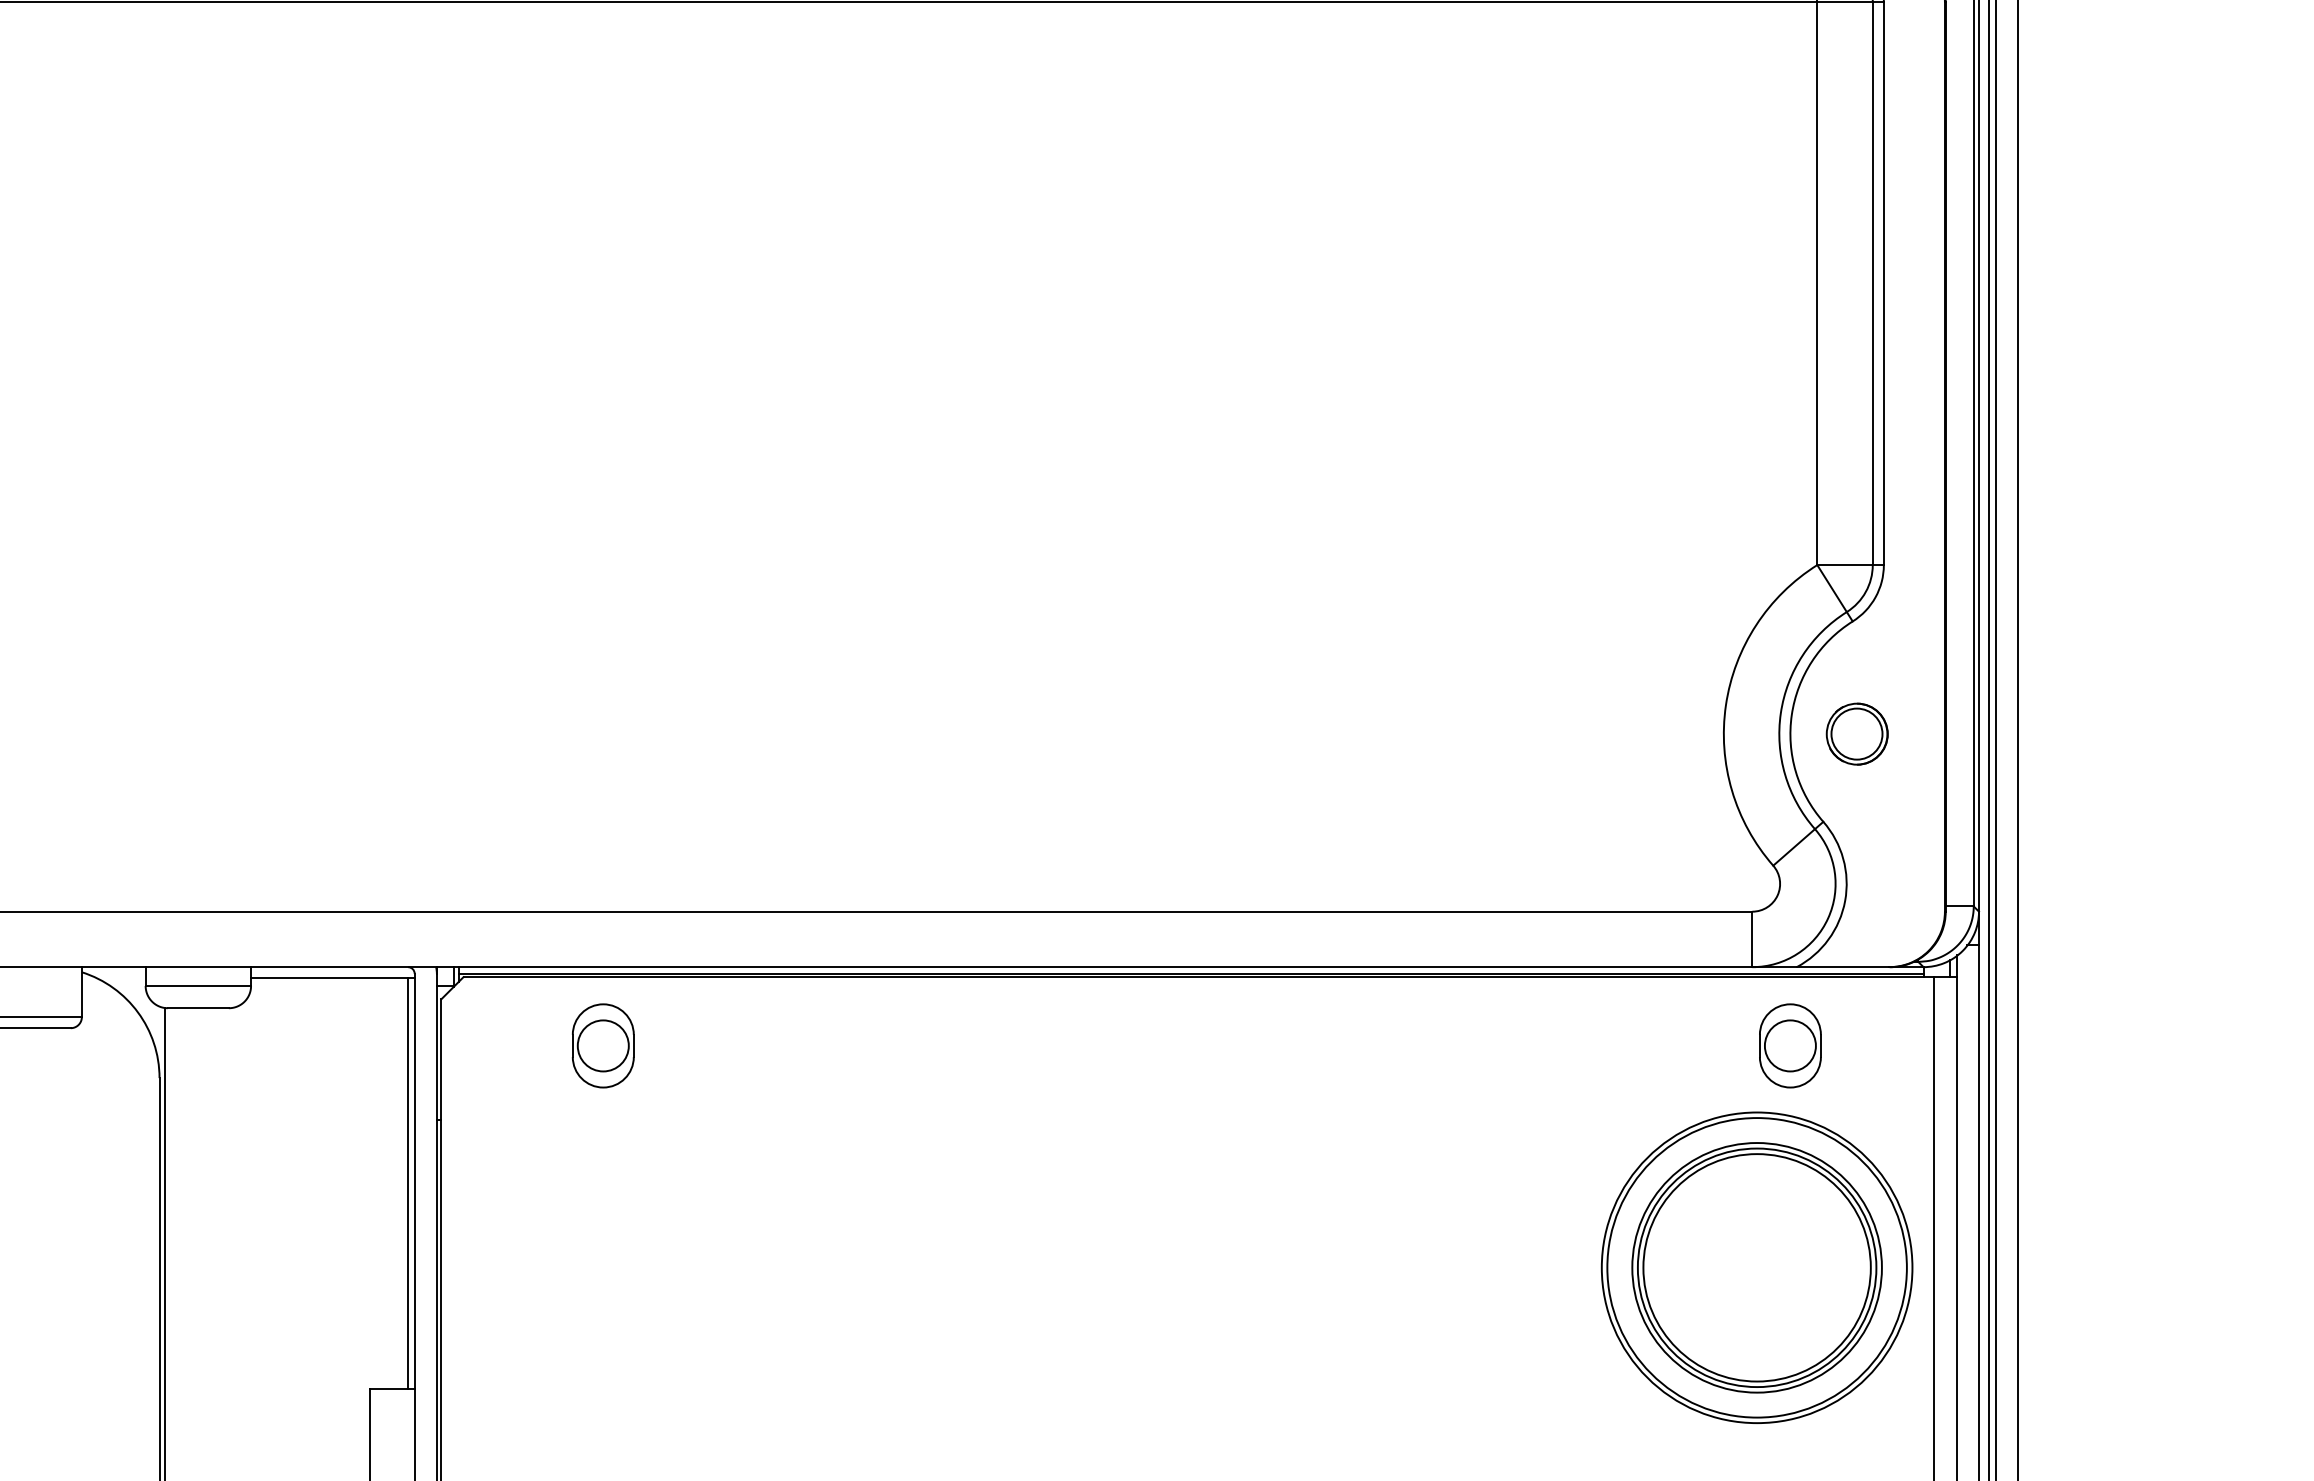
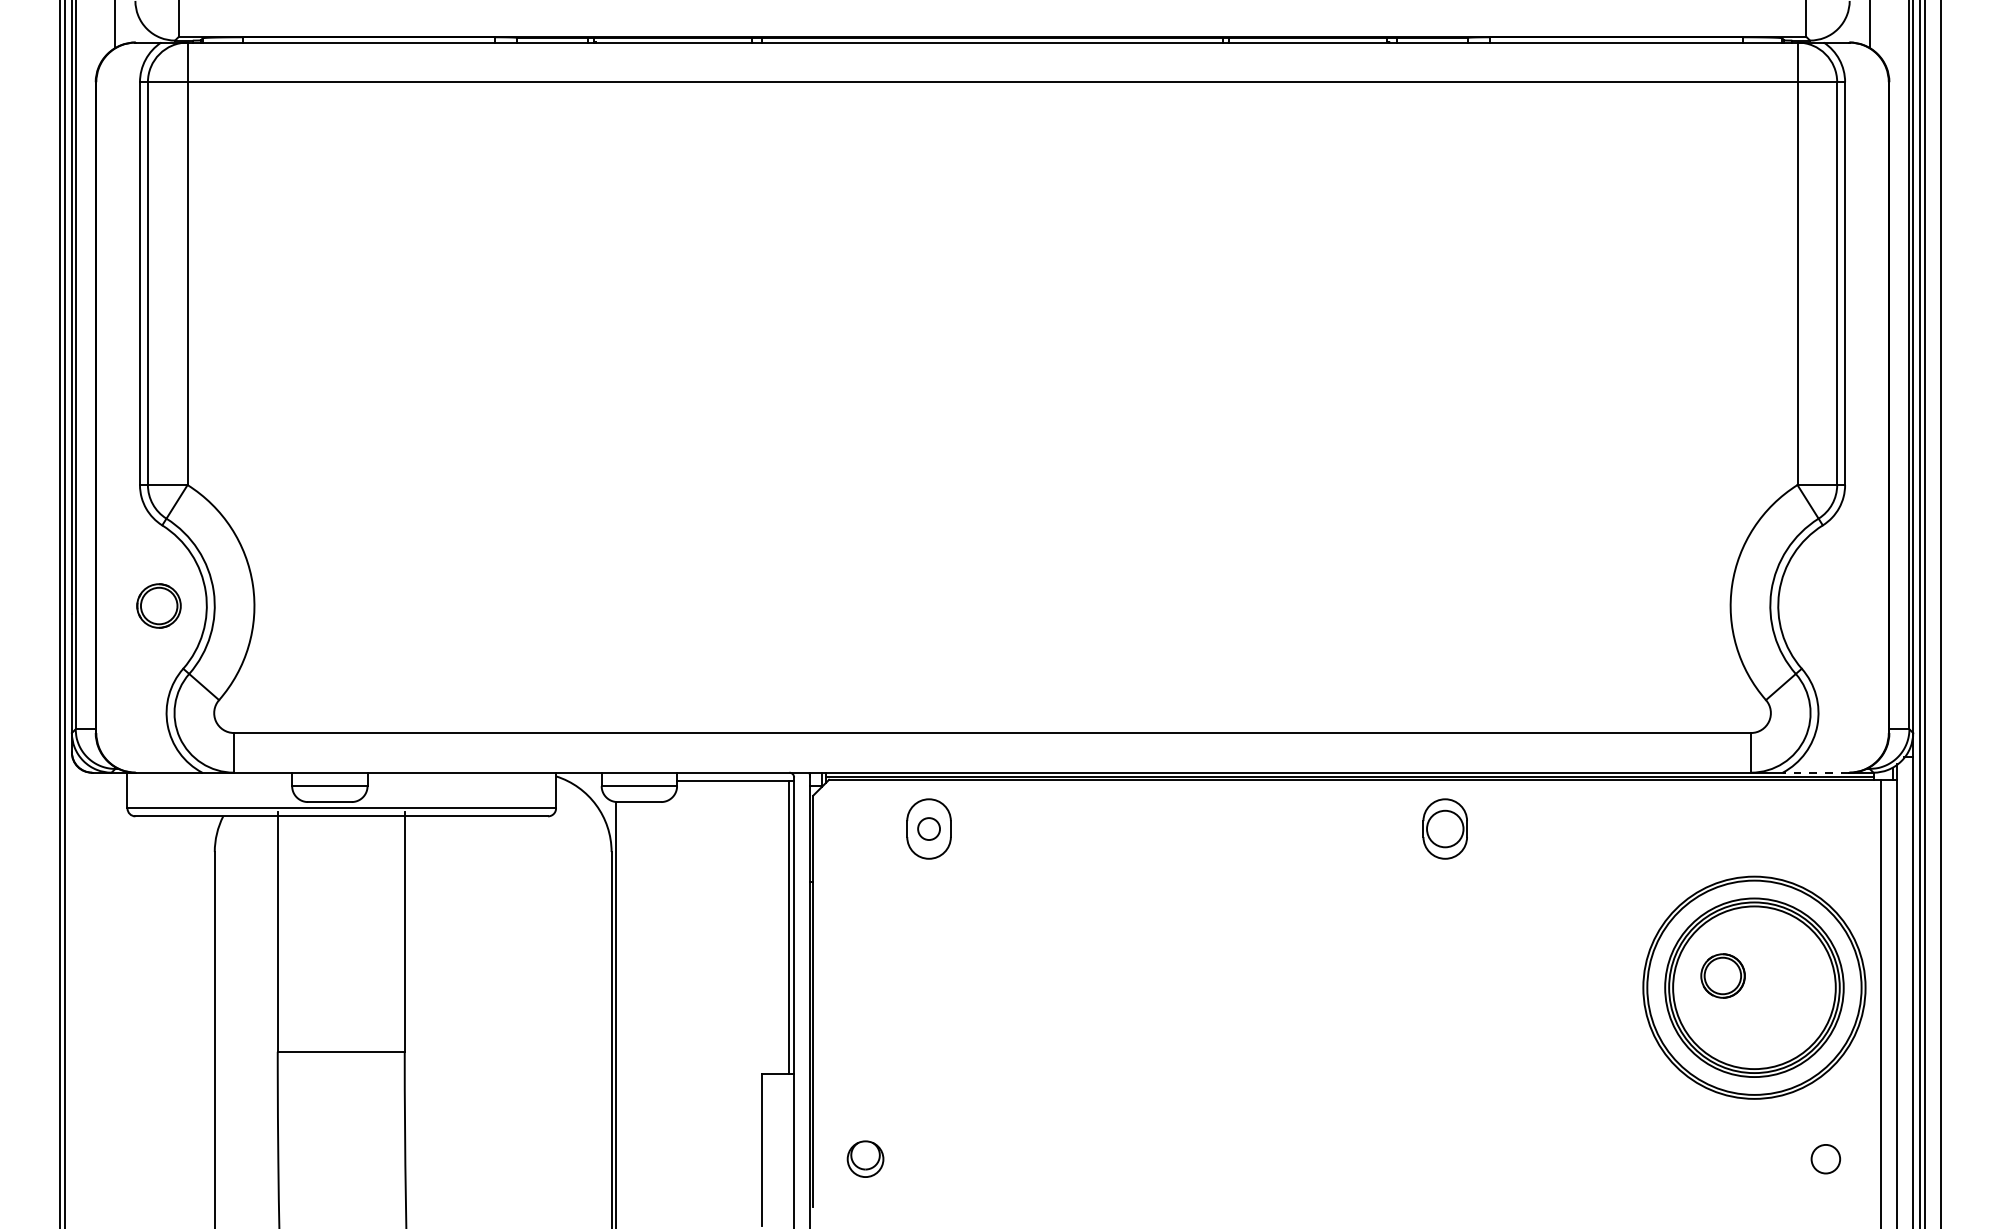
part: (1856, 733) -> (1722, 975), moved
line: (1842, 966) -> (1815, 772), solid -> dashed
circle: (602, 1045) -> (928, 828), size x0.6
part: (1789, 1045) -> (1444, 828), moved

